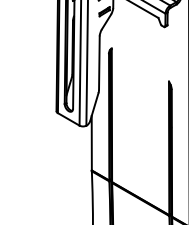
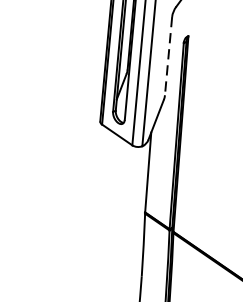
line: (99, 63) -> (168, 56), solid -> dashed

